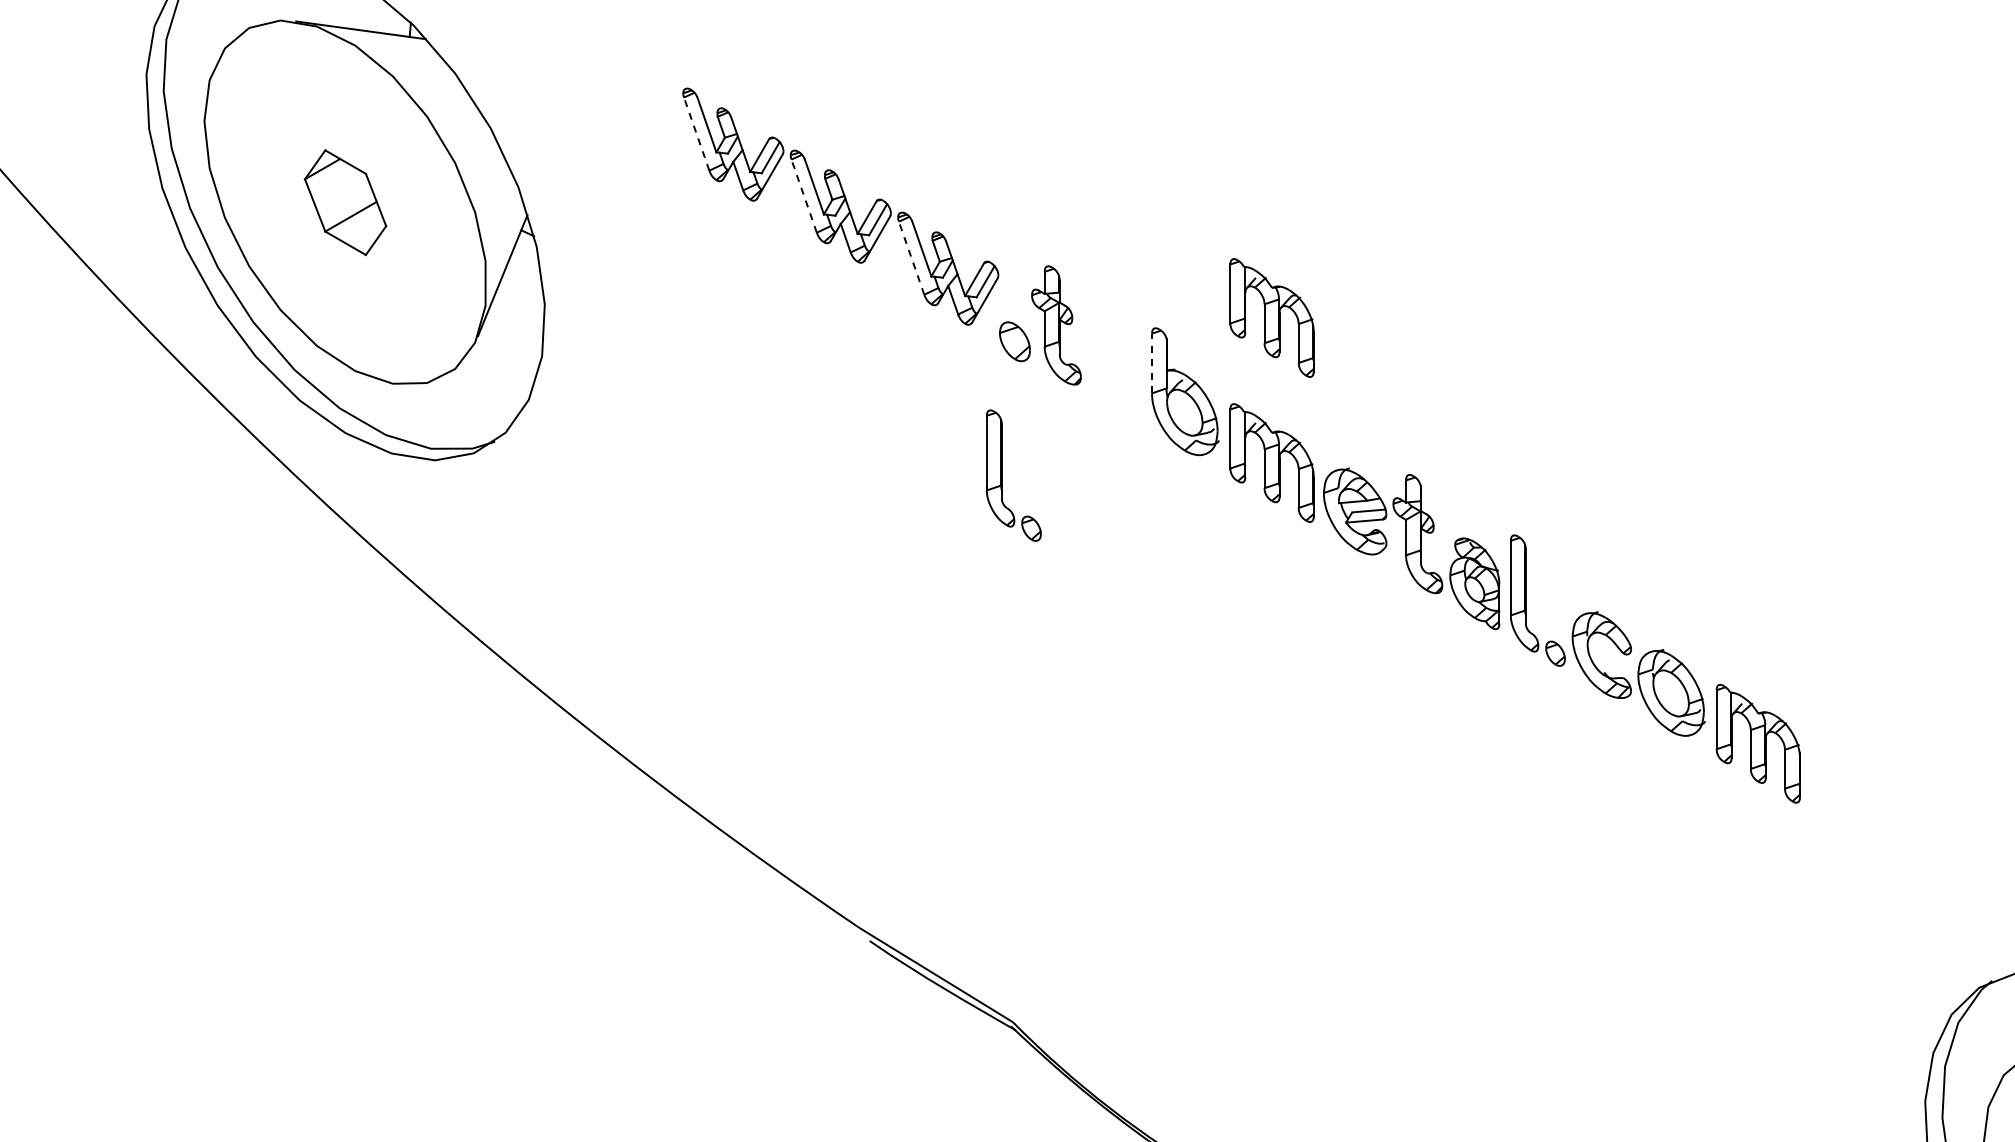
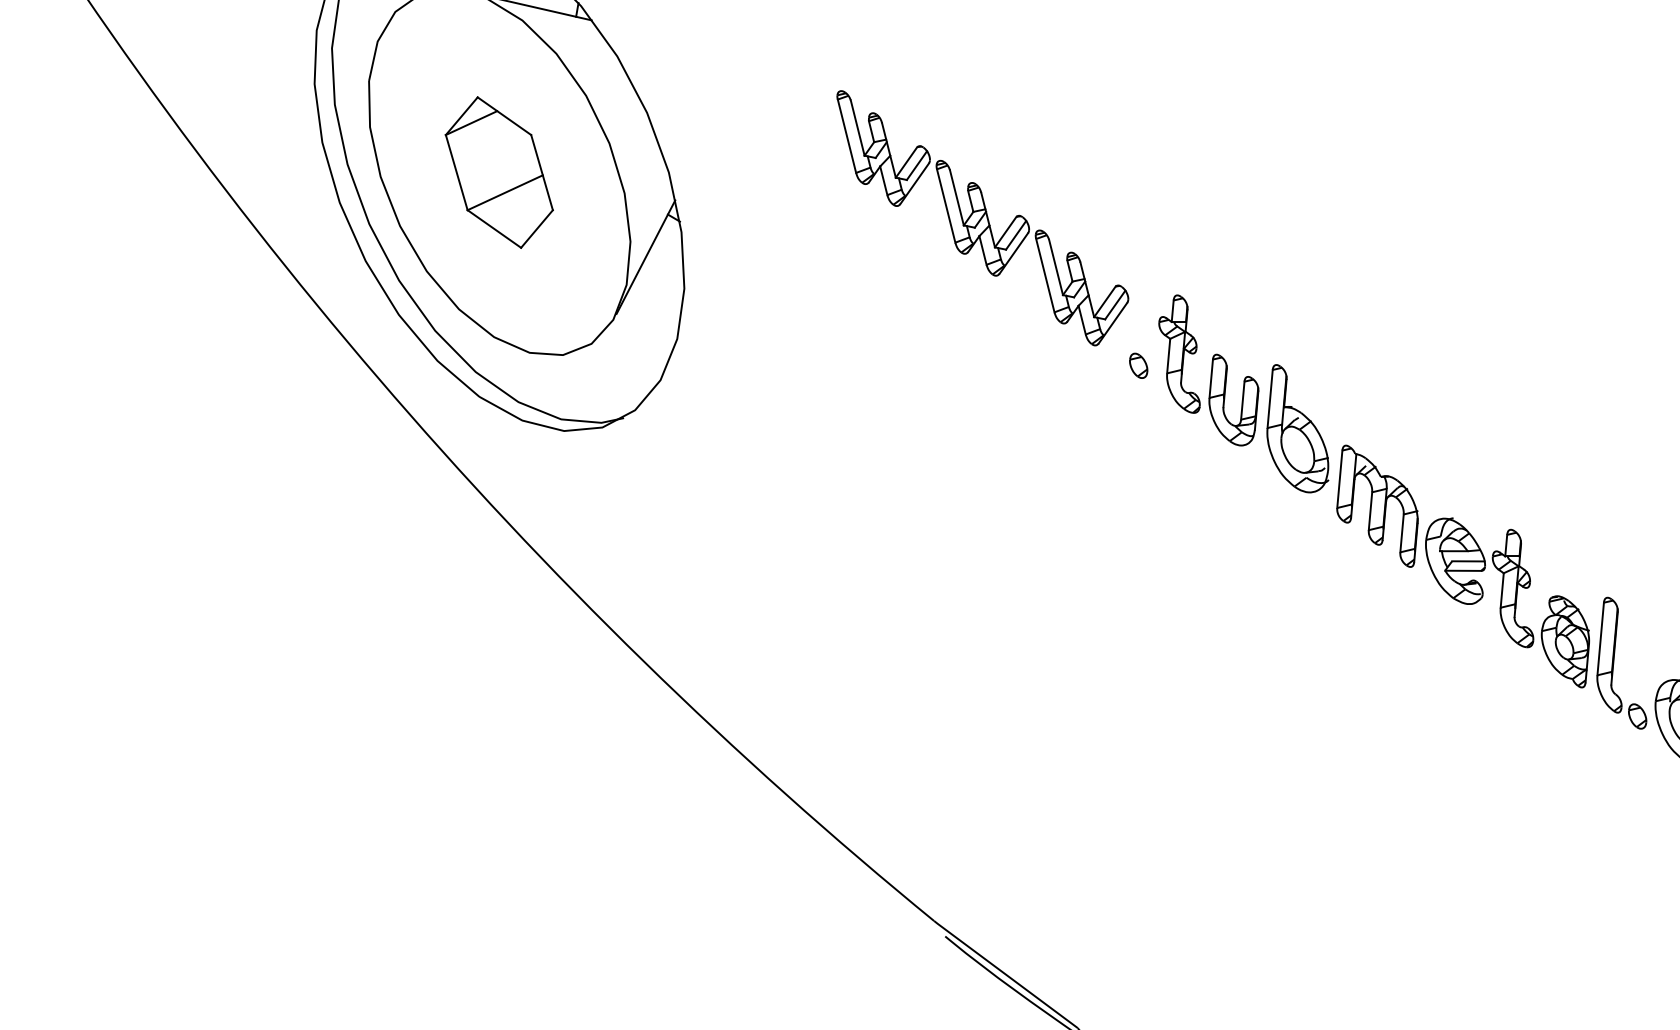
line: (696, 134) -> (846, 136), dashed -> solid
line: (804, 196) -> (946, 206), dashed -> solid
part: (345, 202) -> (499, 172), size x1.43
line: (911, 258) -> (1045, 275), dashed -> solid
part: (1271, 317) -> (1390, 364), removed
part: (1014, 341) -> (1138, 365), size x0.62
line: (1152, 363) -> (1270, 399), dashed -> solid
part: (1105, 368) -> (1224, 399), added
part: (1002, 475) -> (1114, 495), removed

